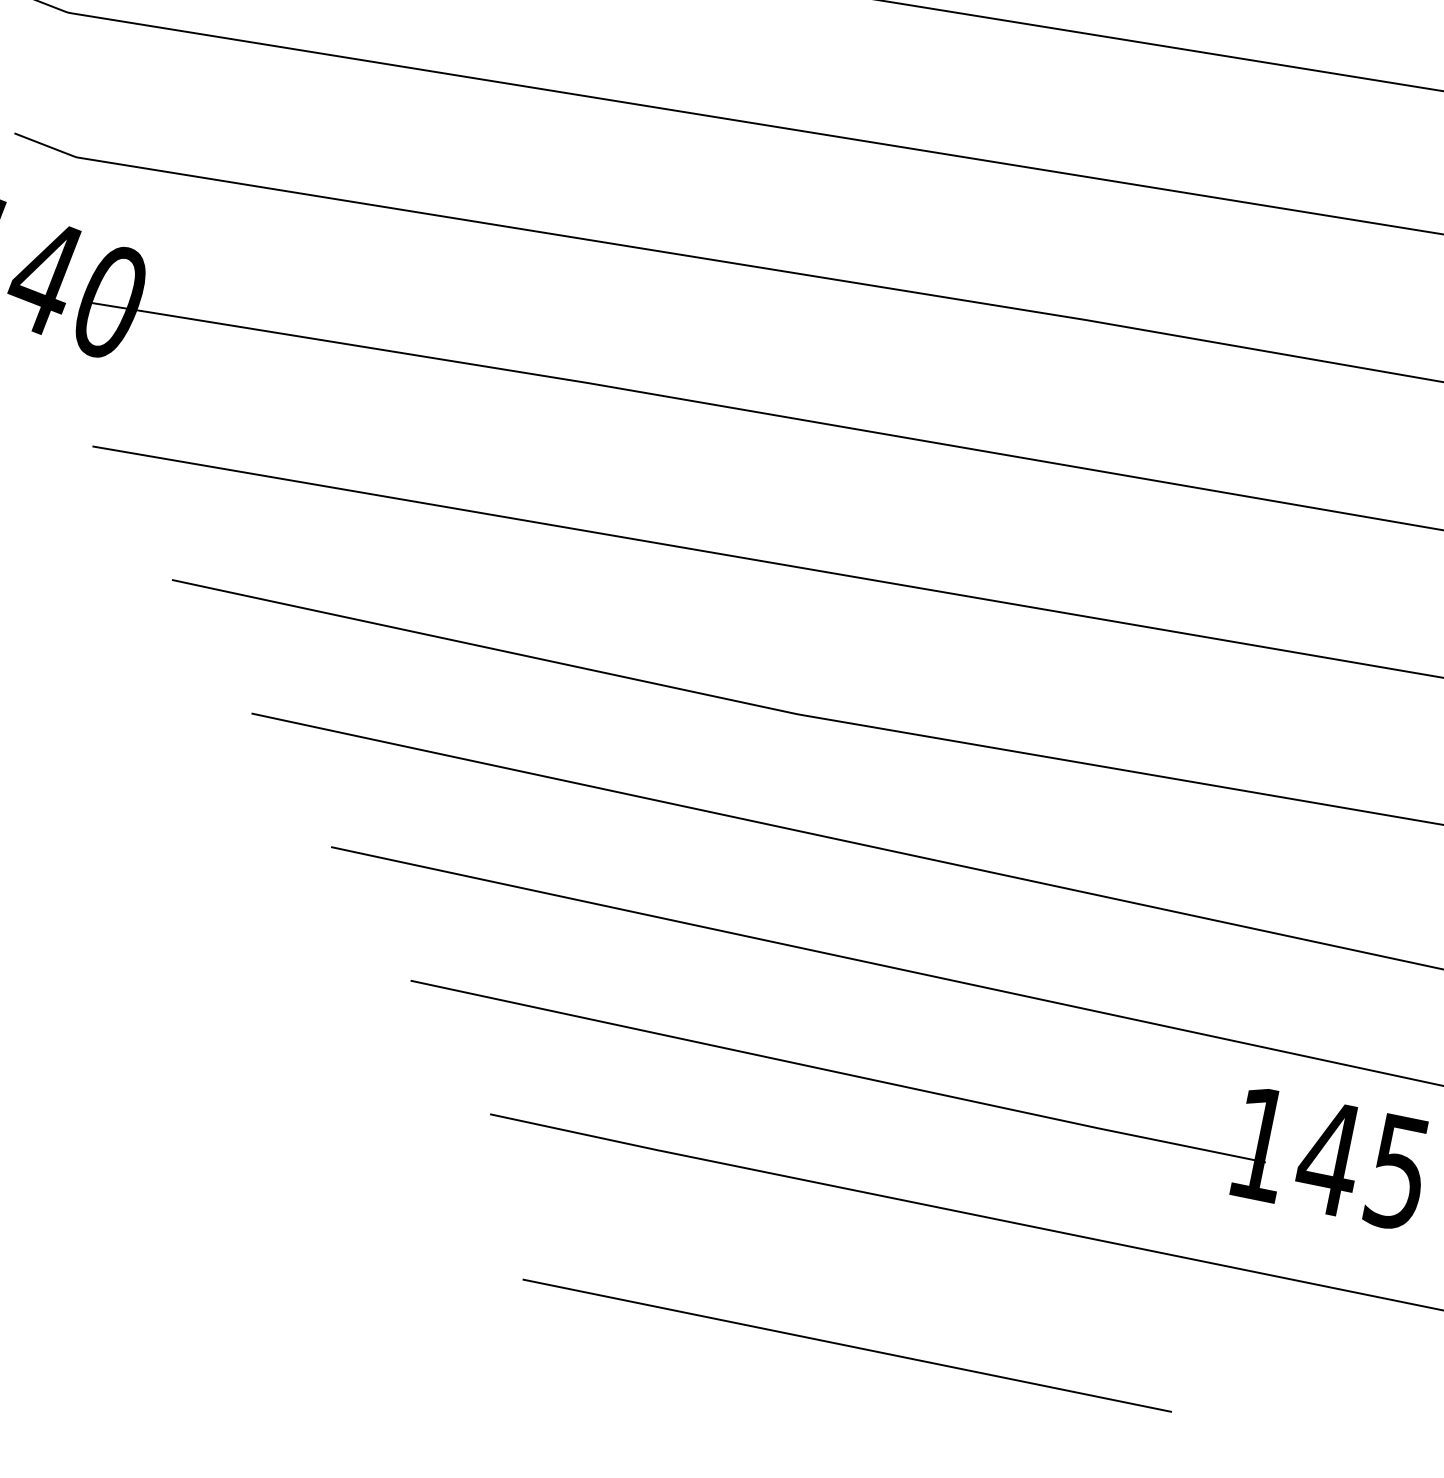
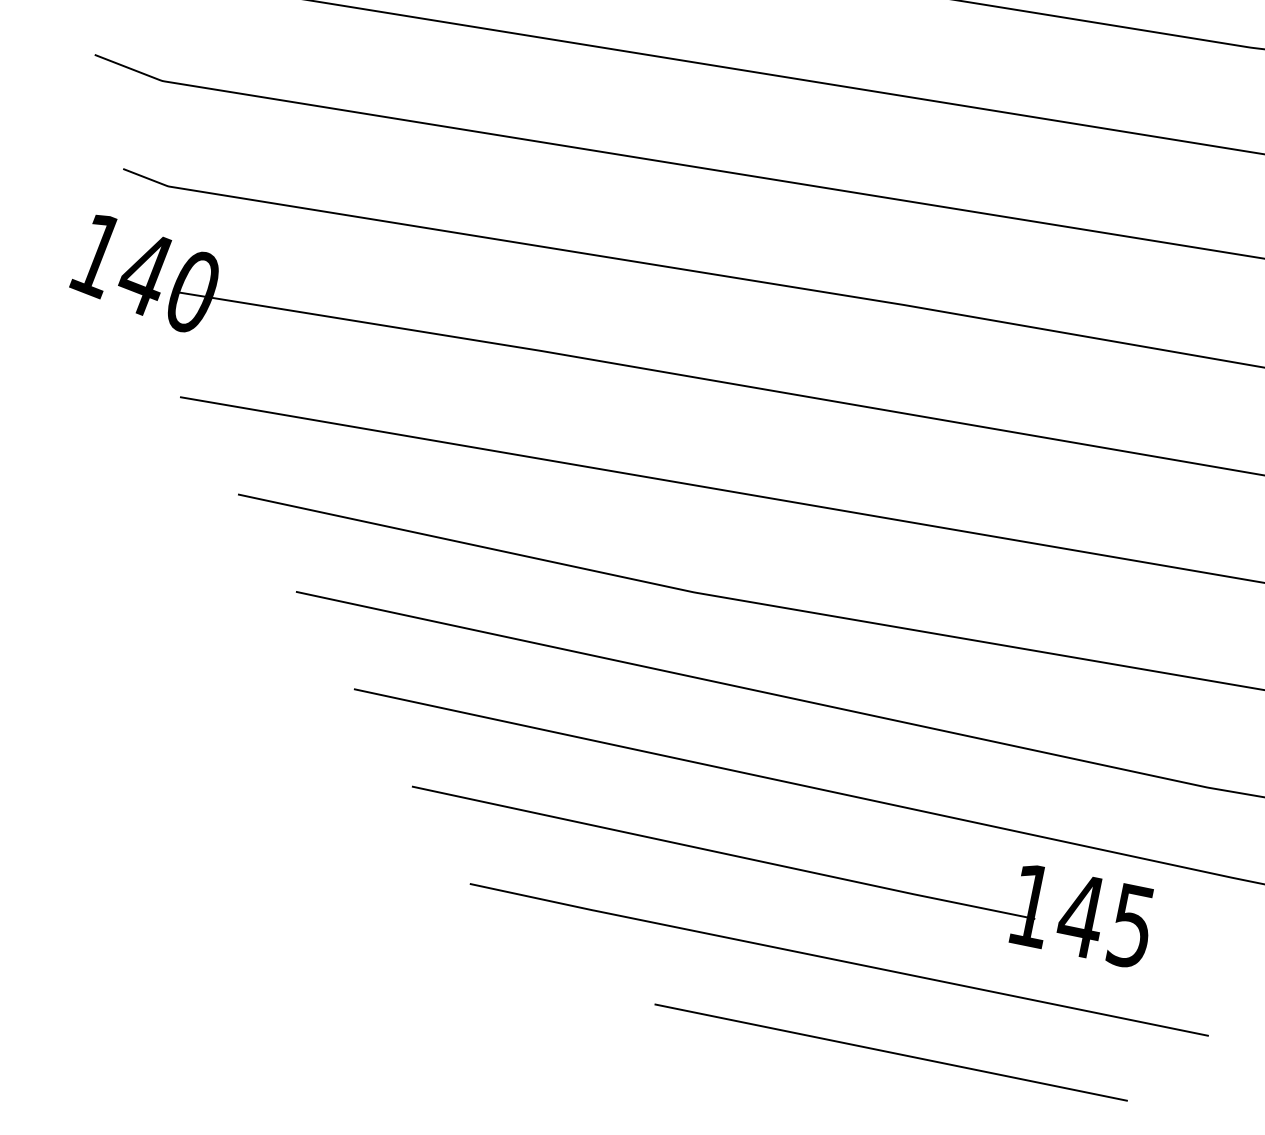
line: (846, 1345) -> (890, 1052), moved

